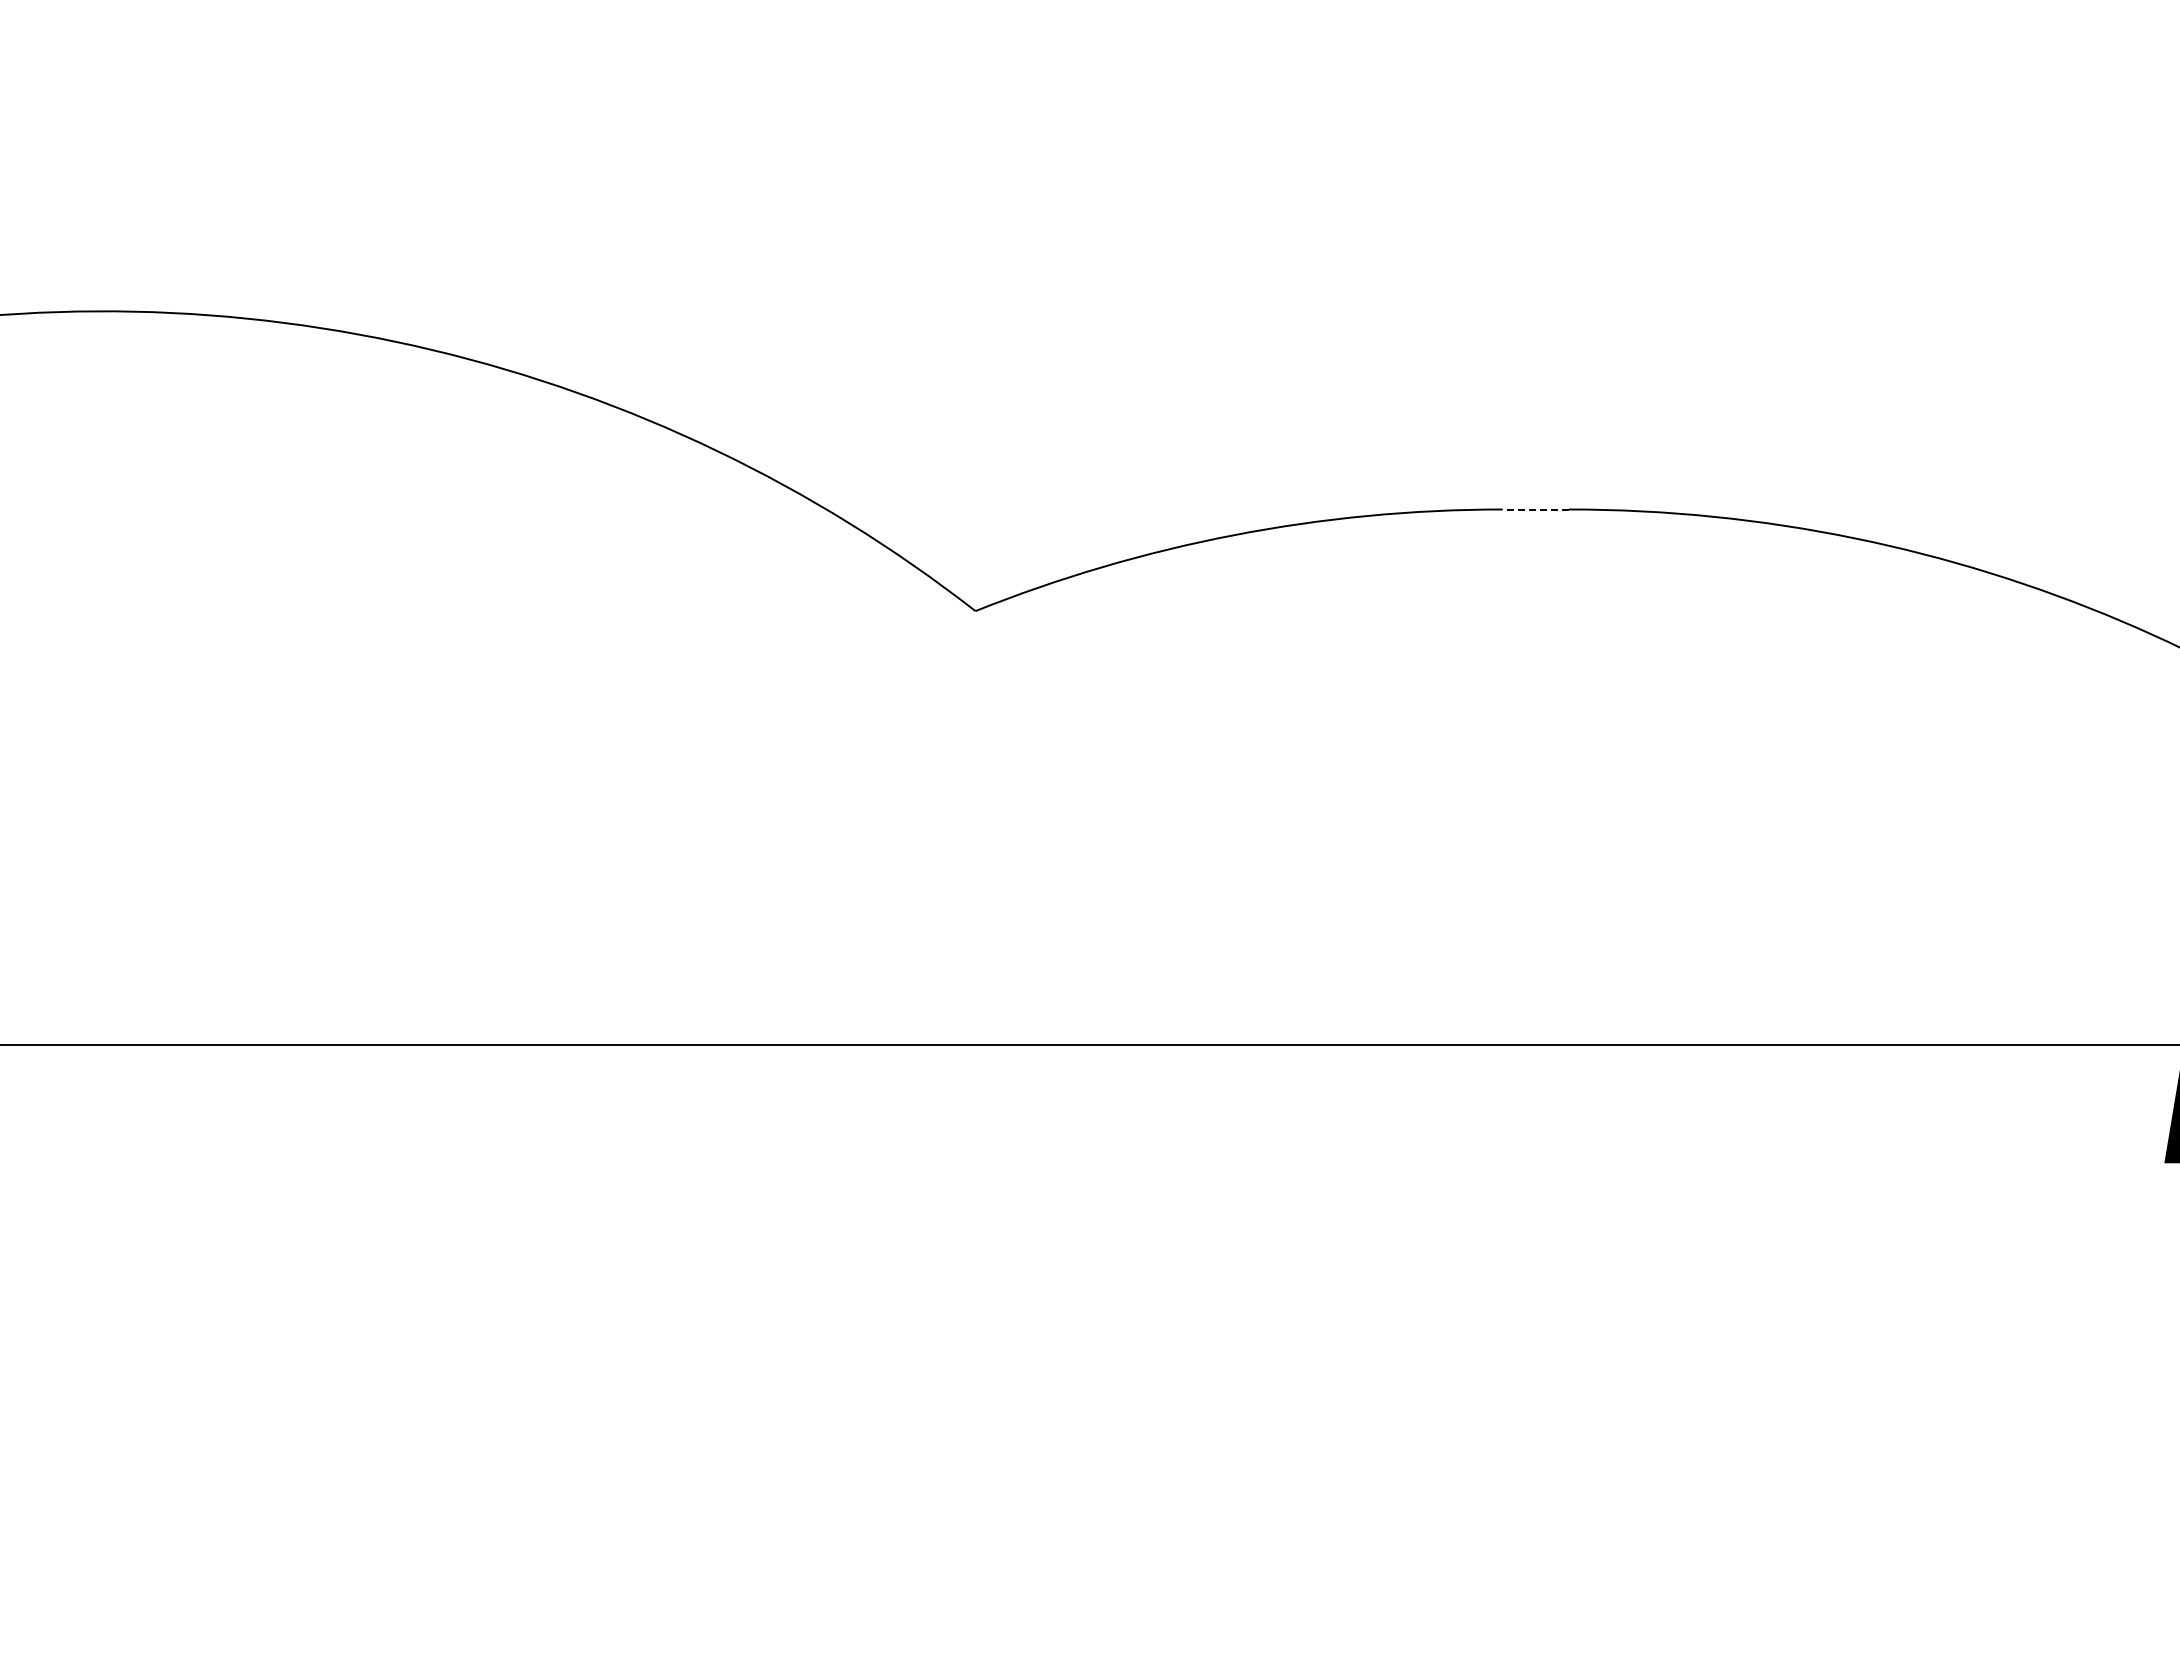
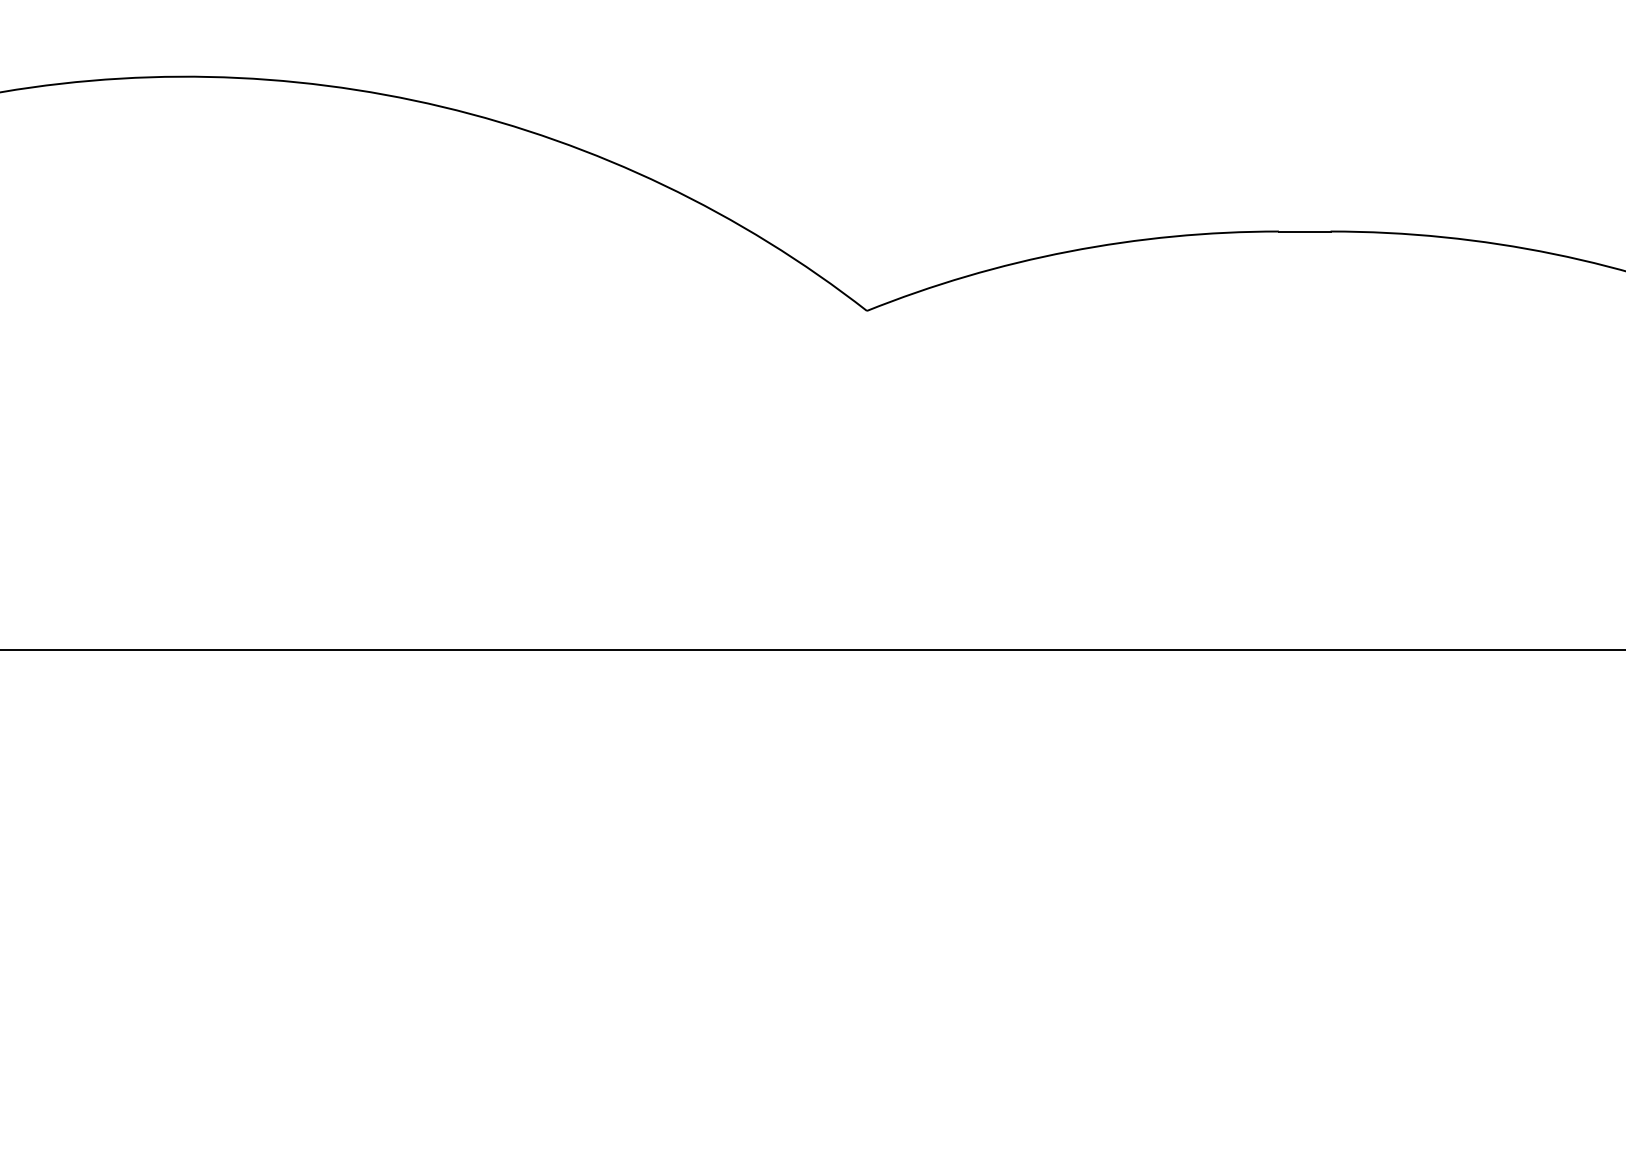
line: (1535, 509) -> (1304, 231), dashed -> solid

